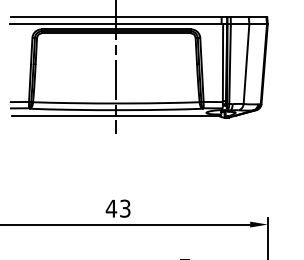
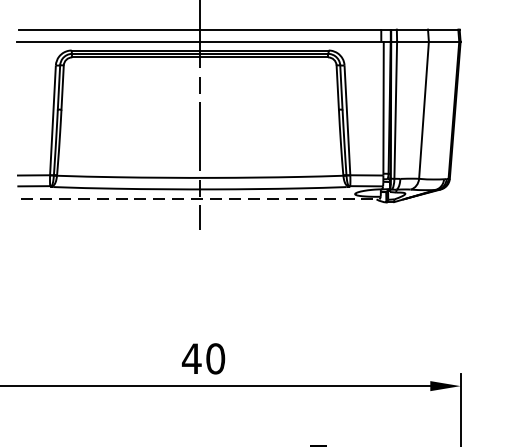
line: (116, 115) -> (200, 198), solid -> dashed
text: (125, 208) -> (215, 358), 43 -> 40

